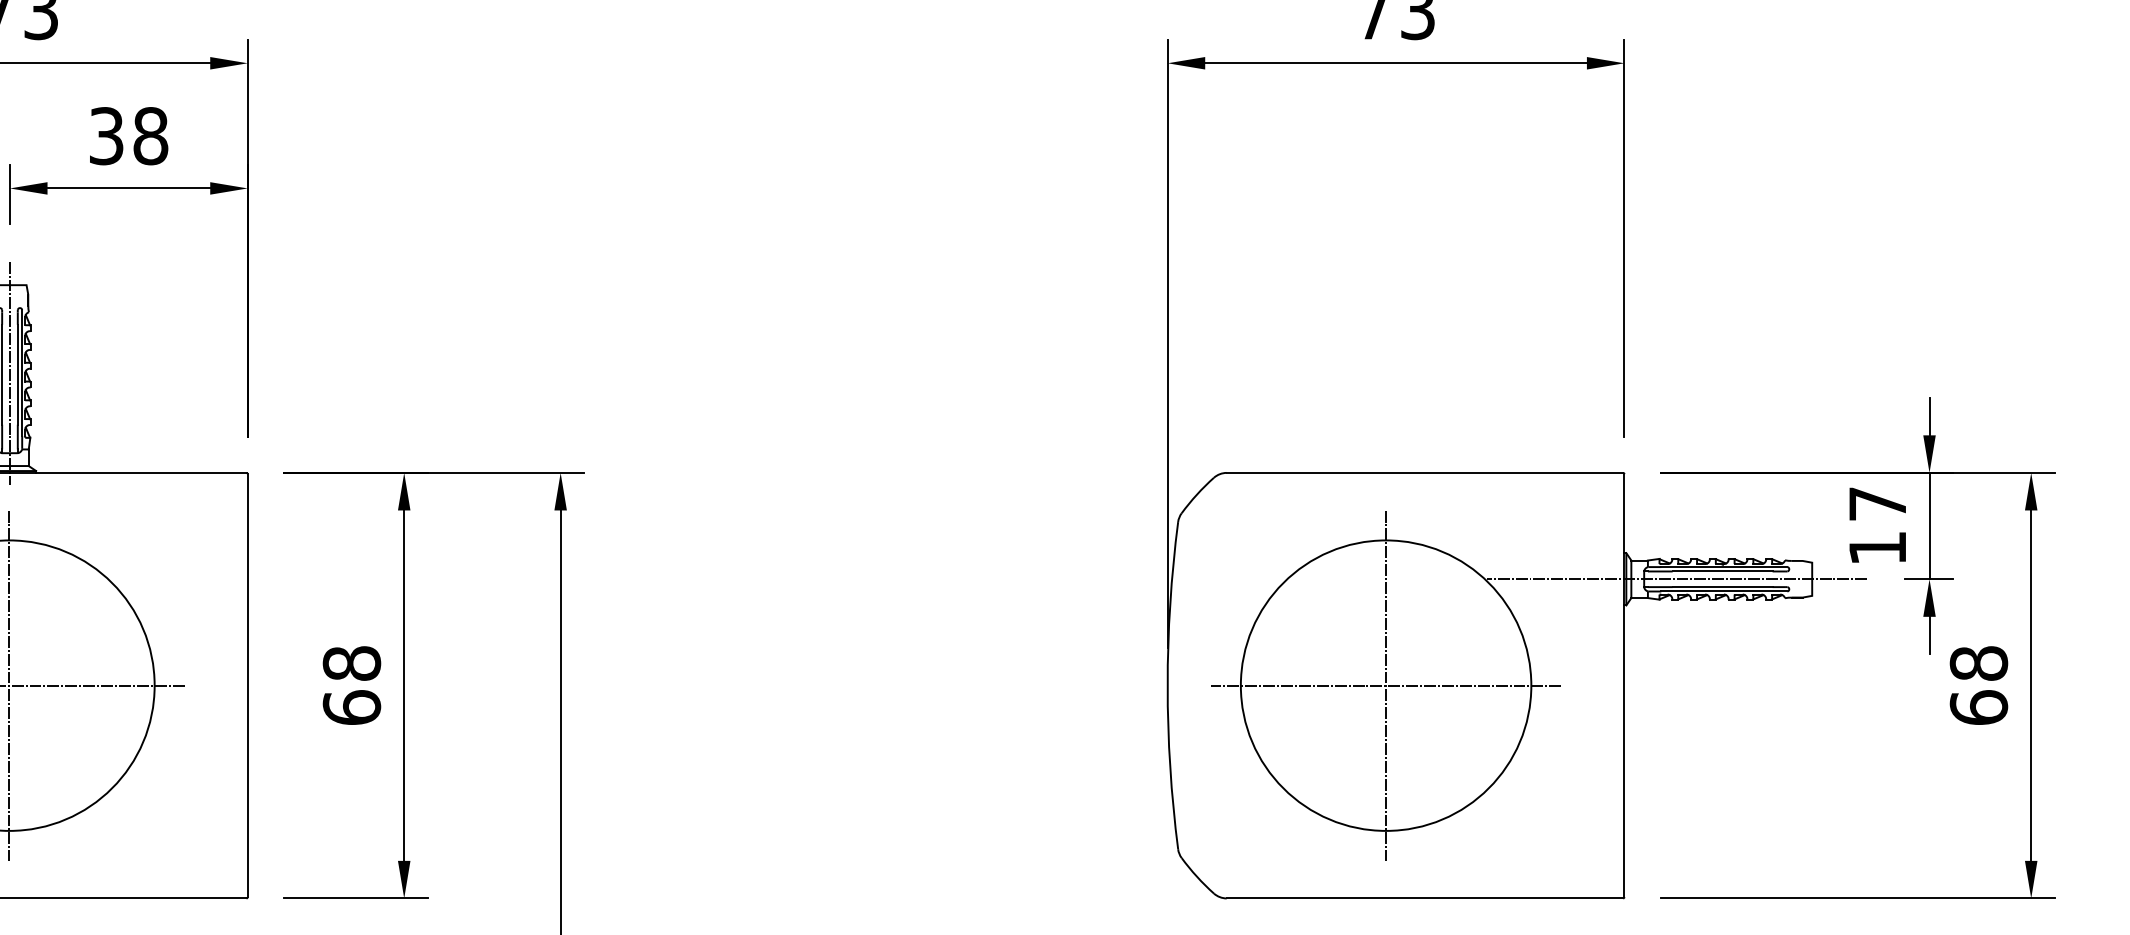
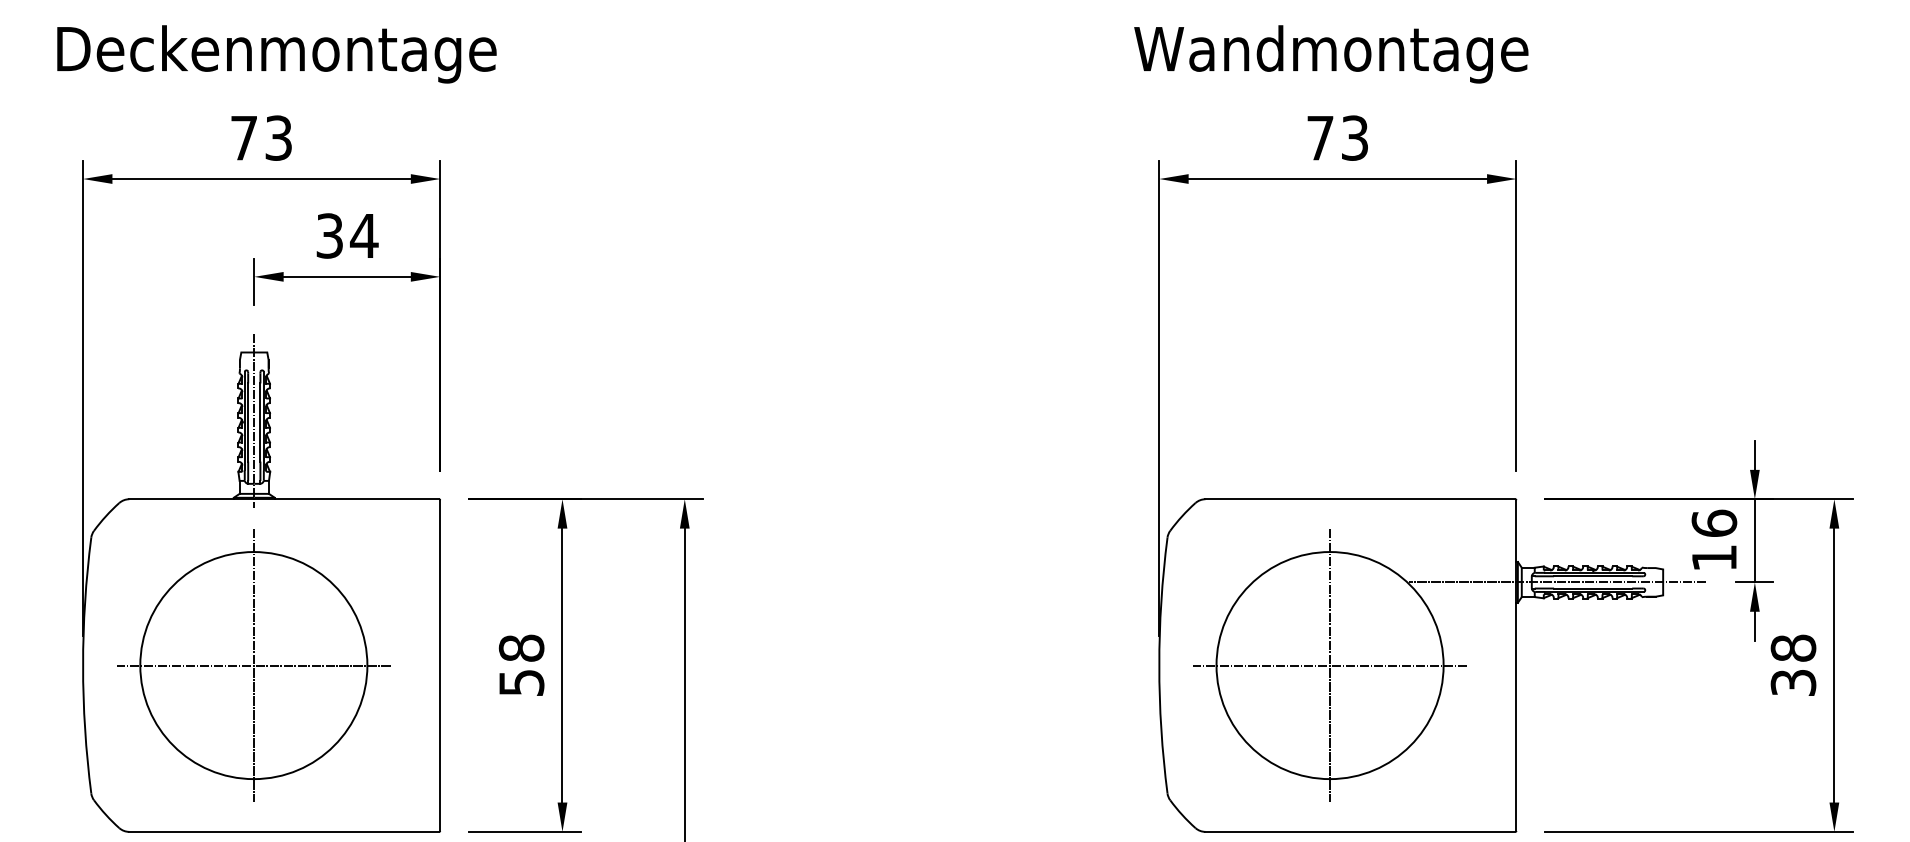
text: (150, 135) -> (364, 235), 38 -> 34
text: (1877, 502) -> (1714, 522), 17 -> 16
text: (351, 707) -> (521, 682), 68 -> 58
text: (1978, 707) -> (1793, 682), 68 -> 38

